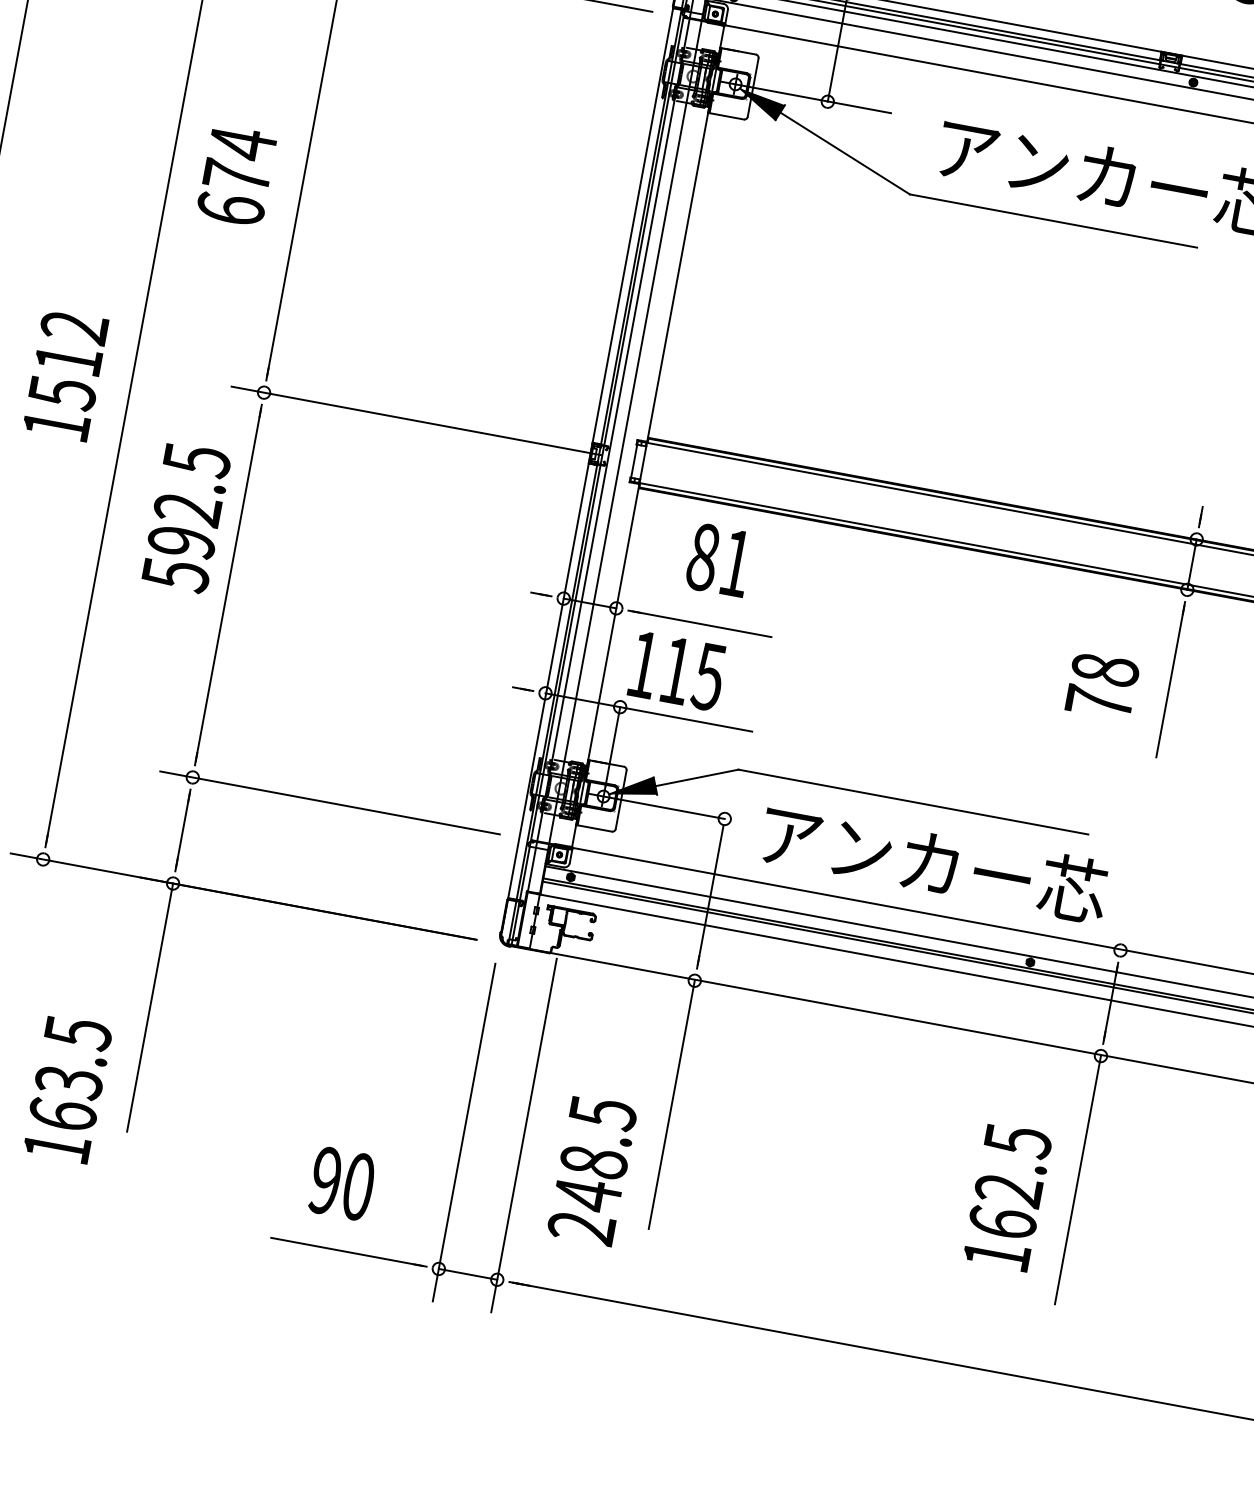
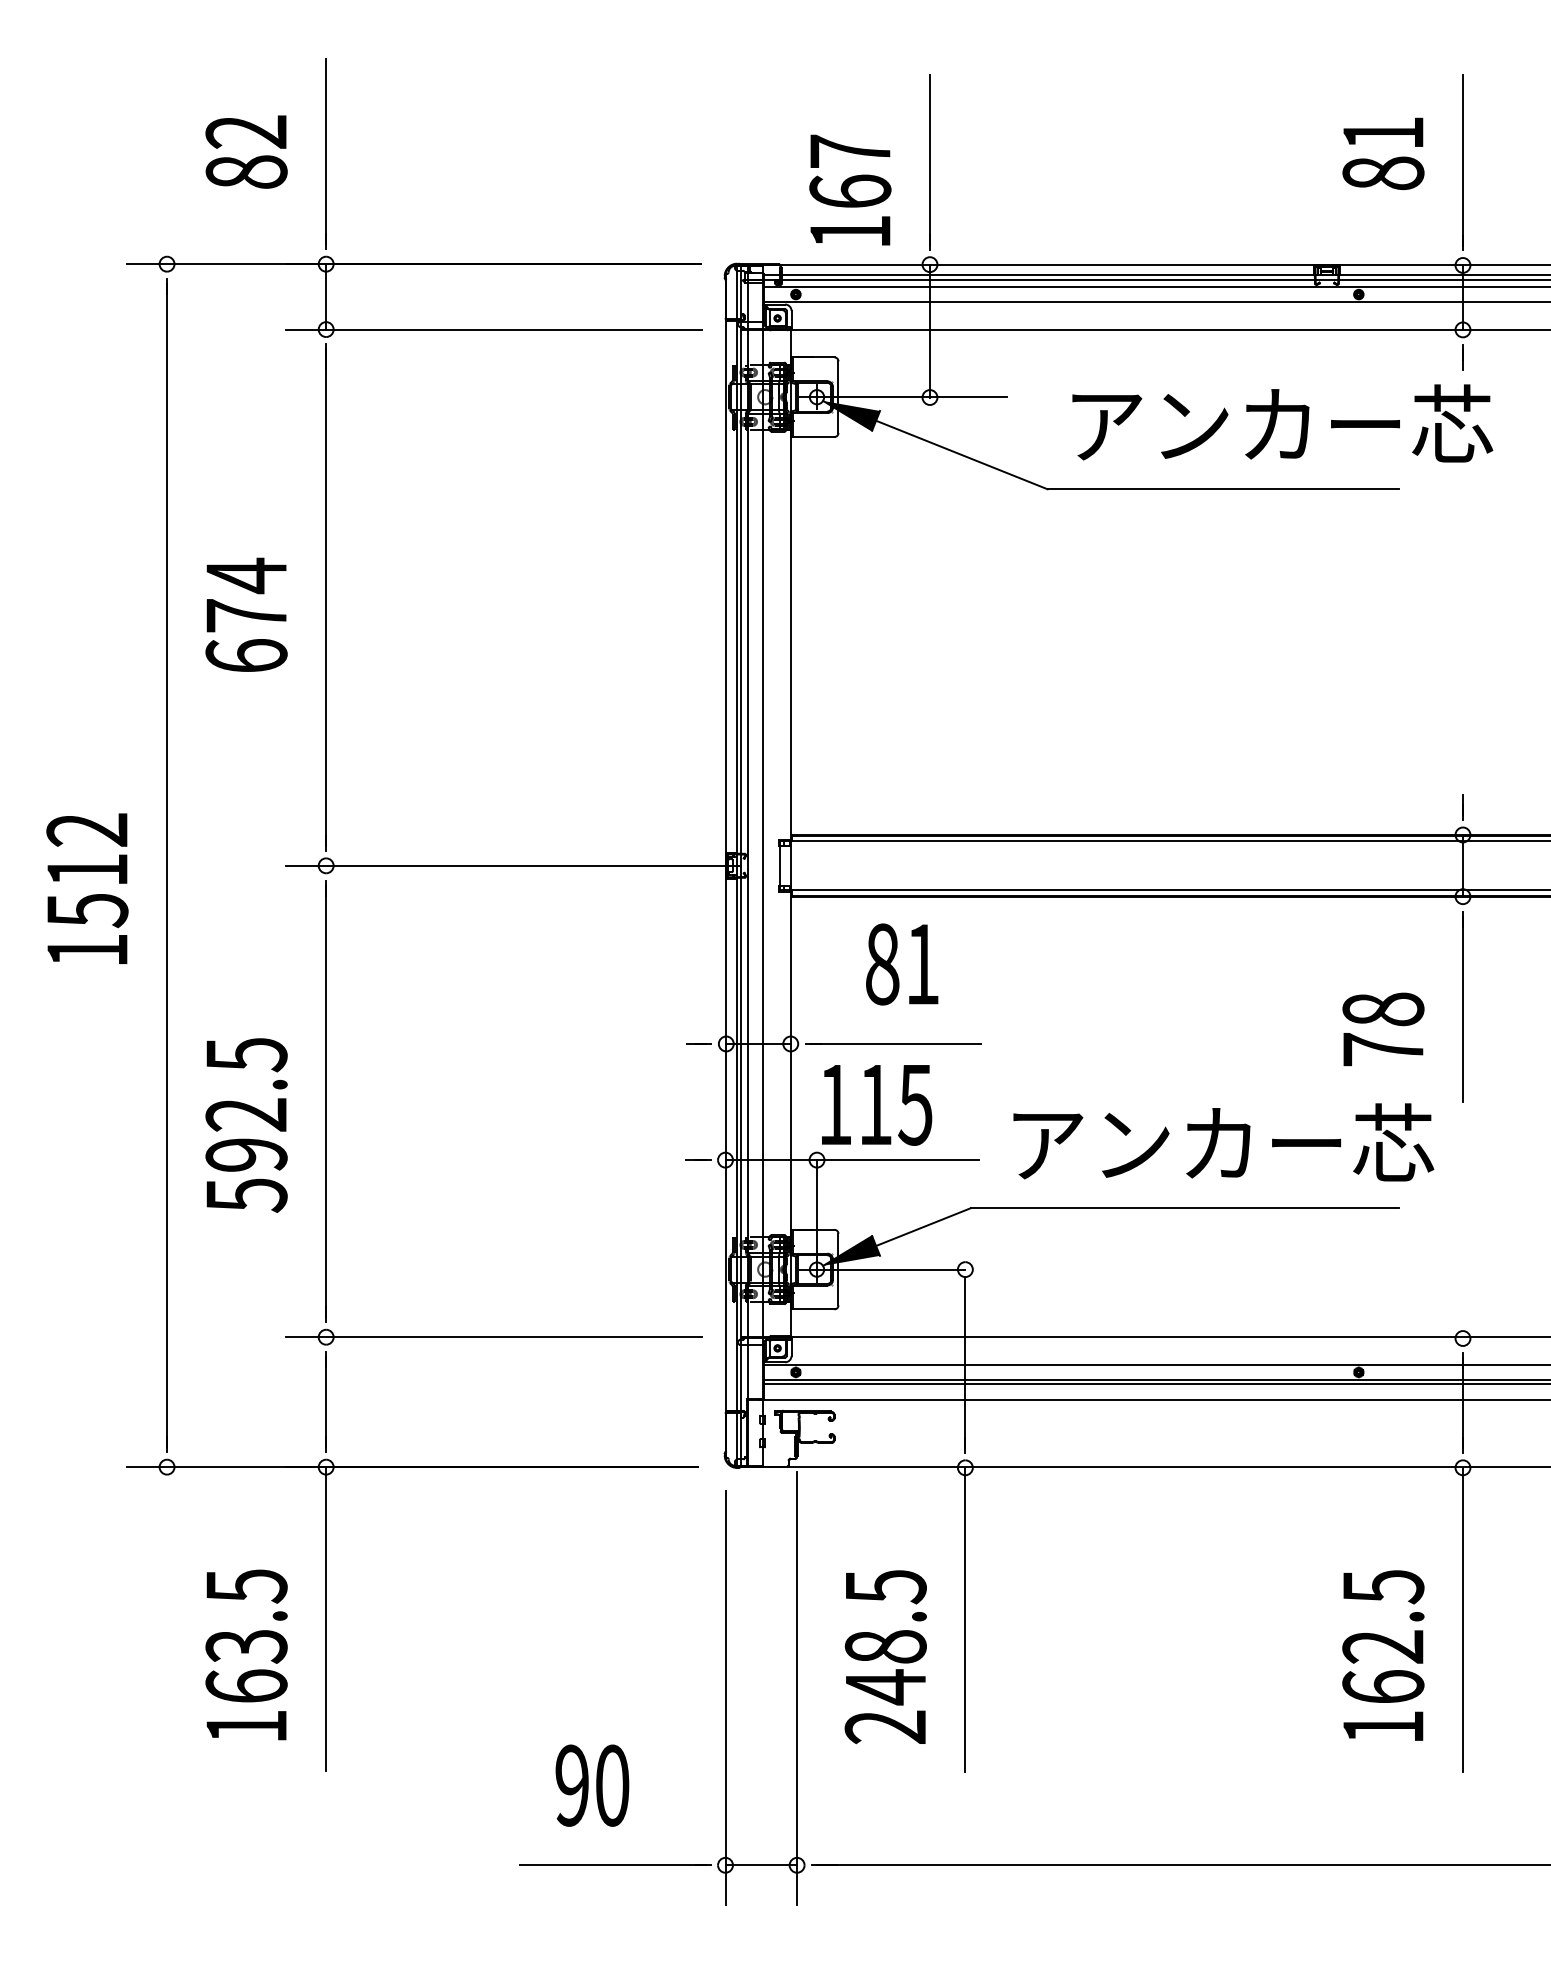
text: (186, 518) -> (246, 1125), moved
text: (934, 862) -> (1223, 1142), moved
text: (67, 1088) -> (246, 1654), moved
text: (592, 1170) -> (885, 1657), moved

